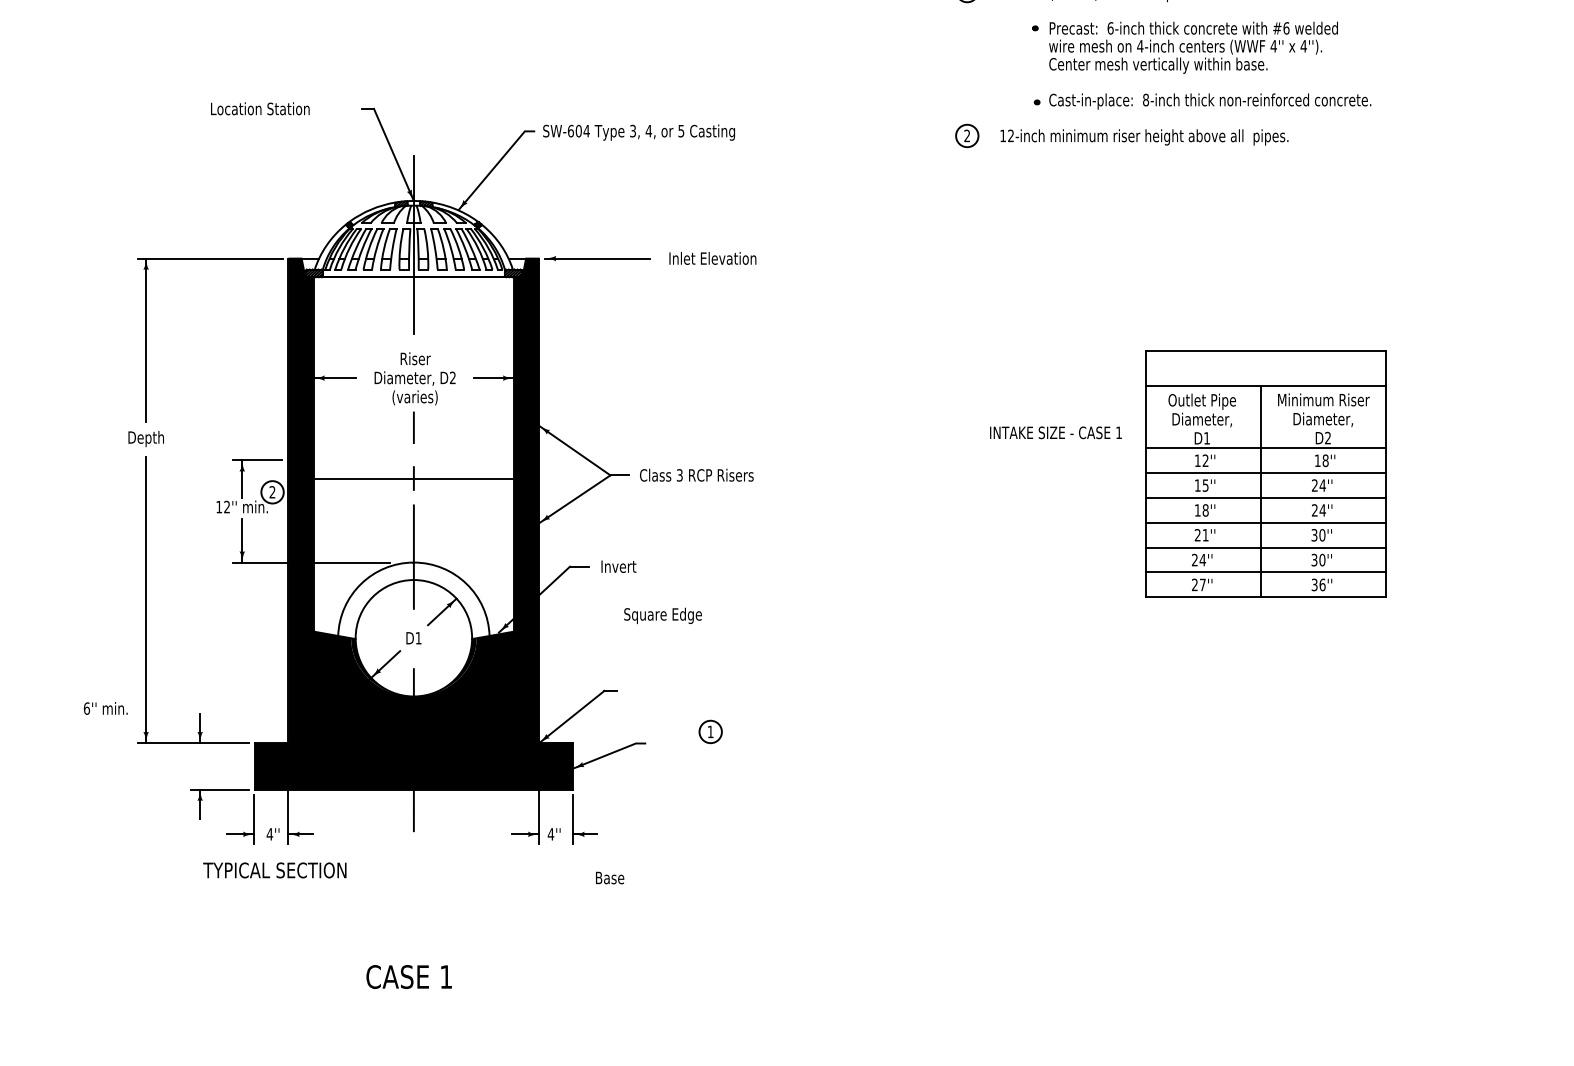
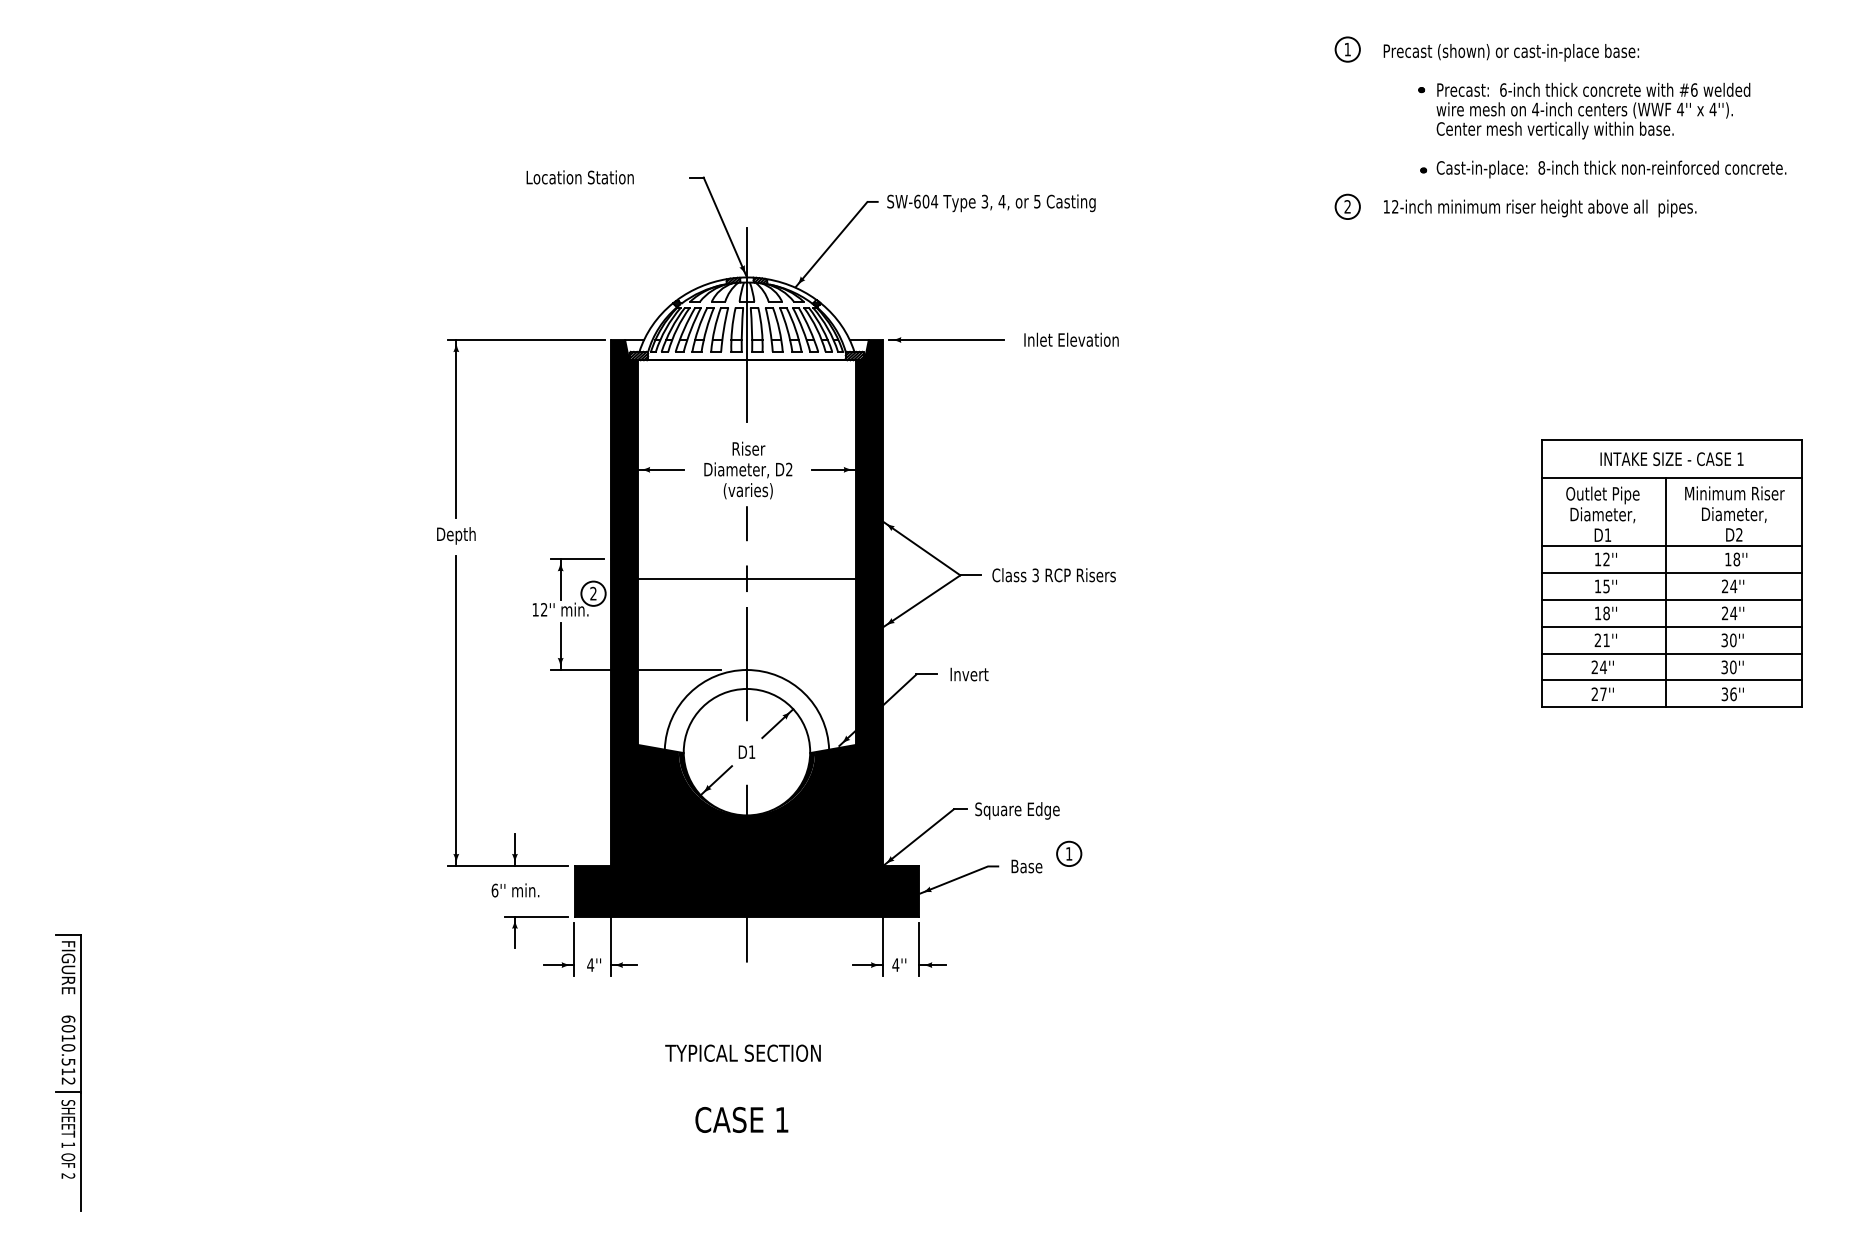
text: (1055, 433) -> (1671, 459), moved
text: (663, 615) -> (1017, 810), moved
text: (105, 708) -> (515, 890), moved
text: (274, 869) -> (742, 1052), moved
text: (609, 878) -> (1026, 866), moved

